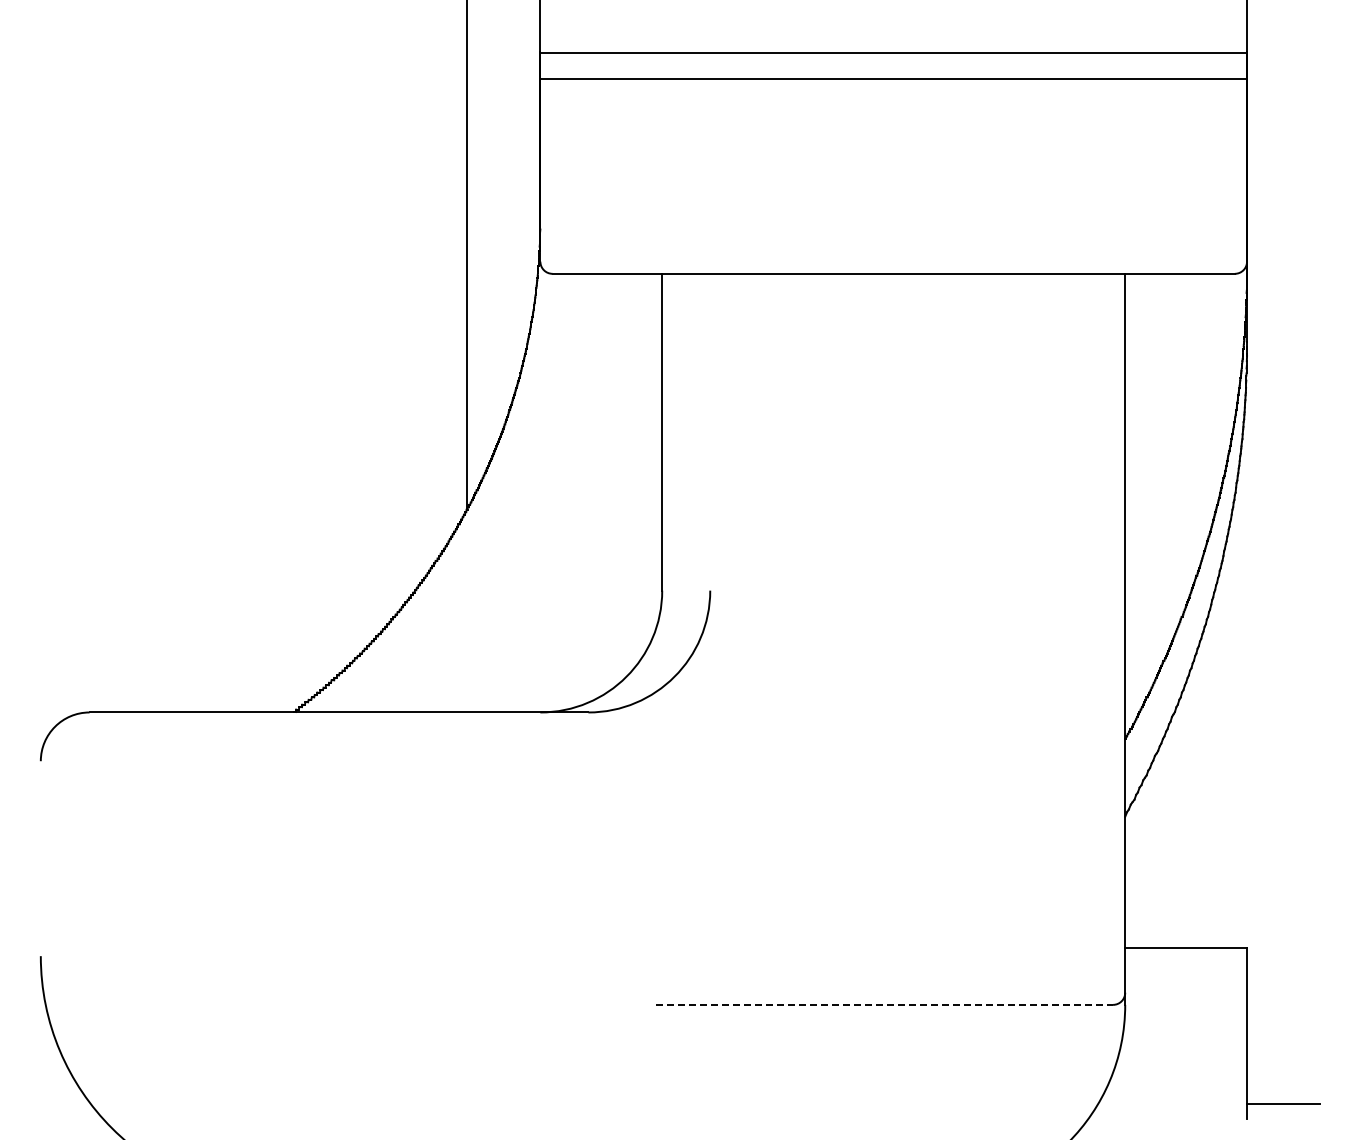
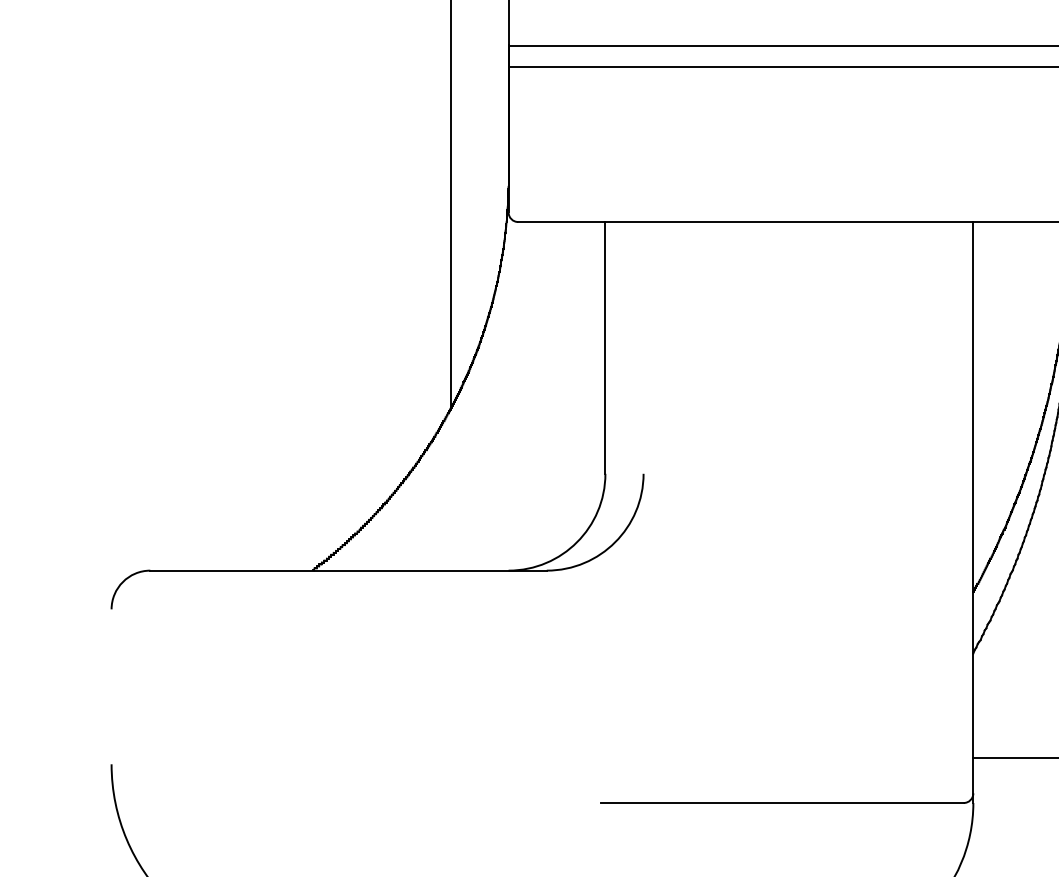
line: (885, 1004) -> (782, 802), dashed -> solid

